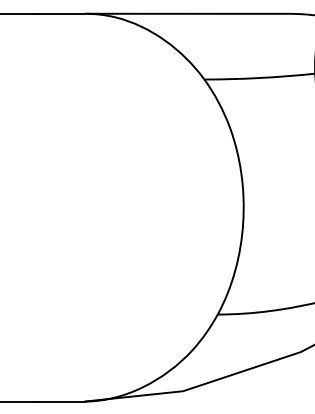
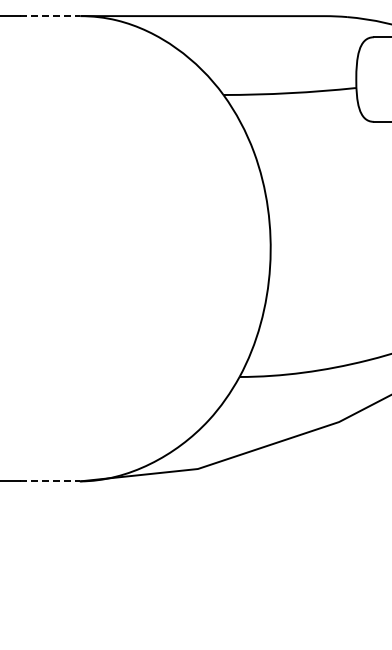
line: (60, 14) -> (50, 16), solid -> dashed
line: (60, 401) -> (50, 481), solid -> dashed

